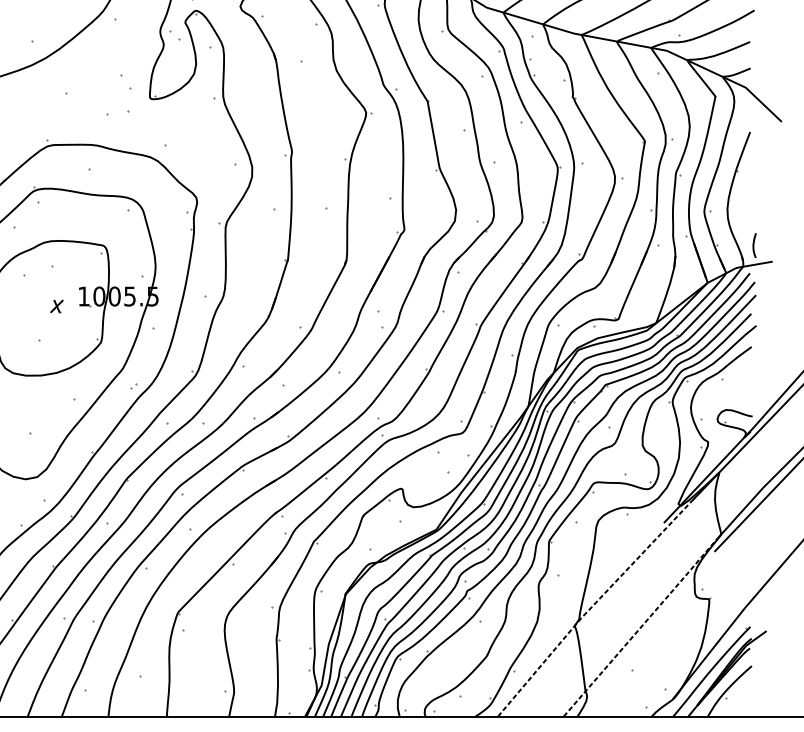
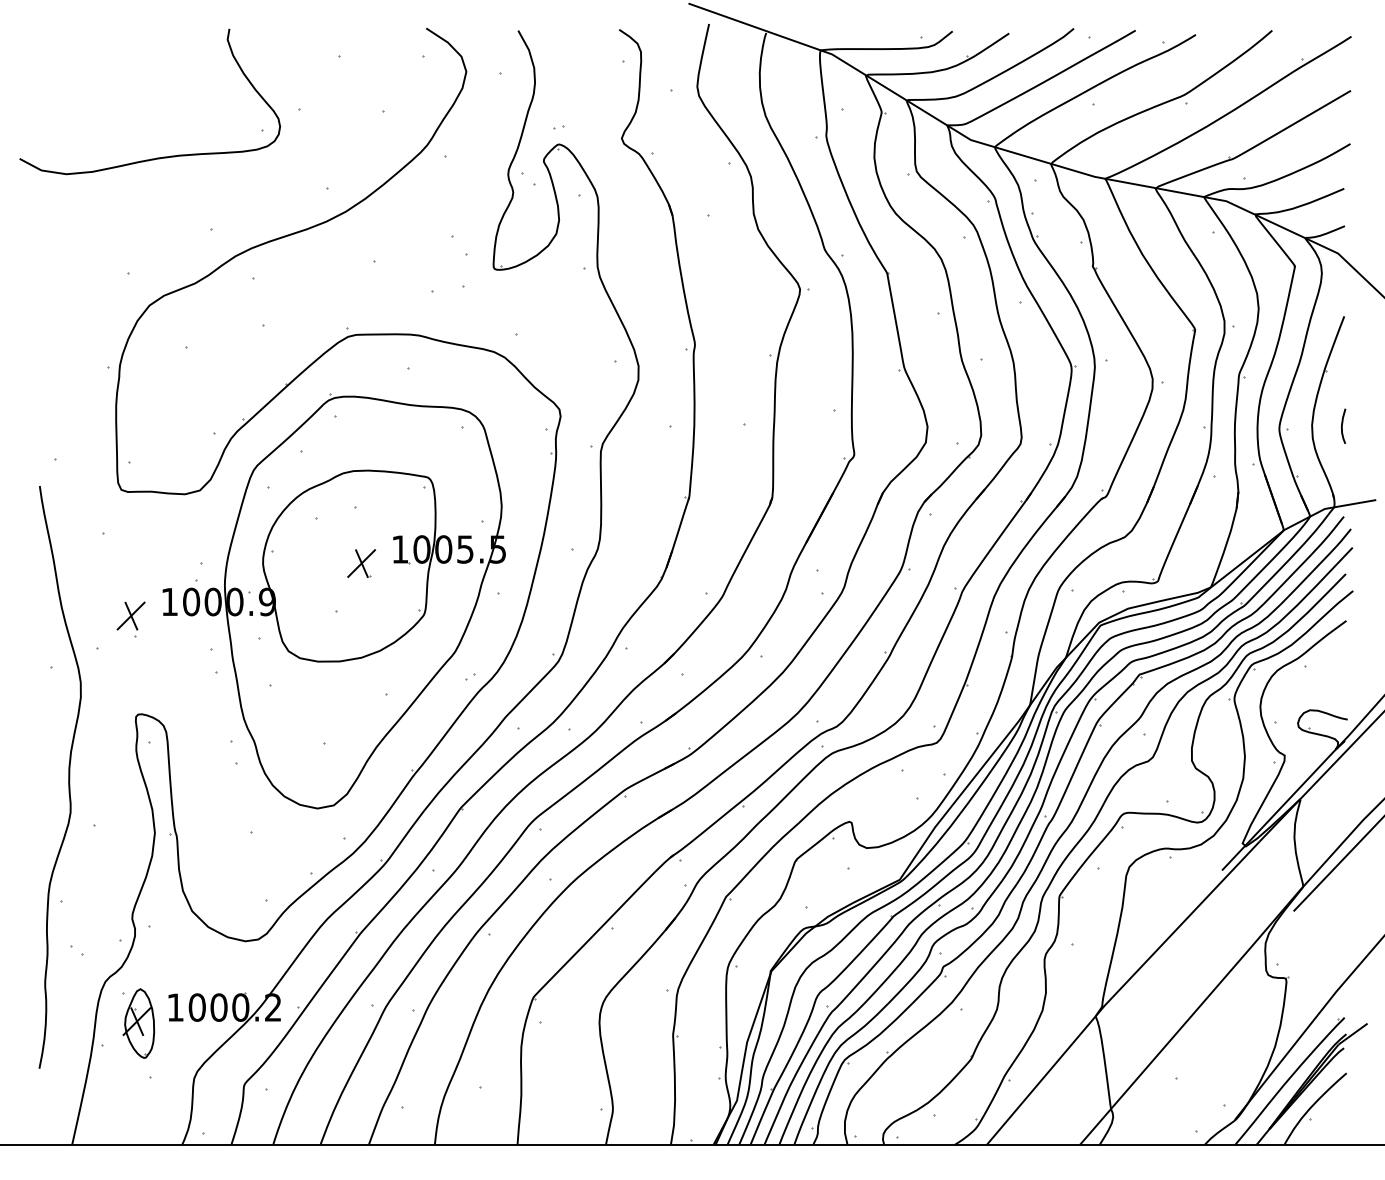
curve: (753, 245) -> (1342, 425), moved
part: (56, 306) -> (361, 563), size x1.67
line: (591, 607) -> (1119, 990), dashed -> solid
line: (640, 626) -> (1189, 1017), dashed -> solid

